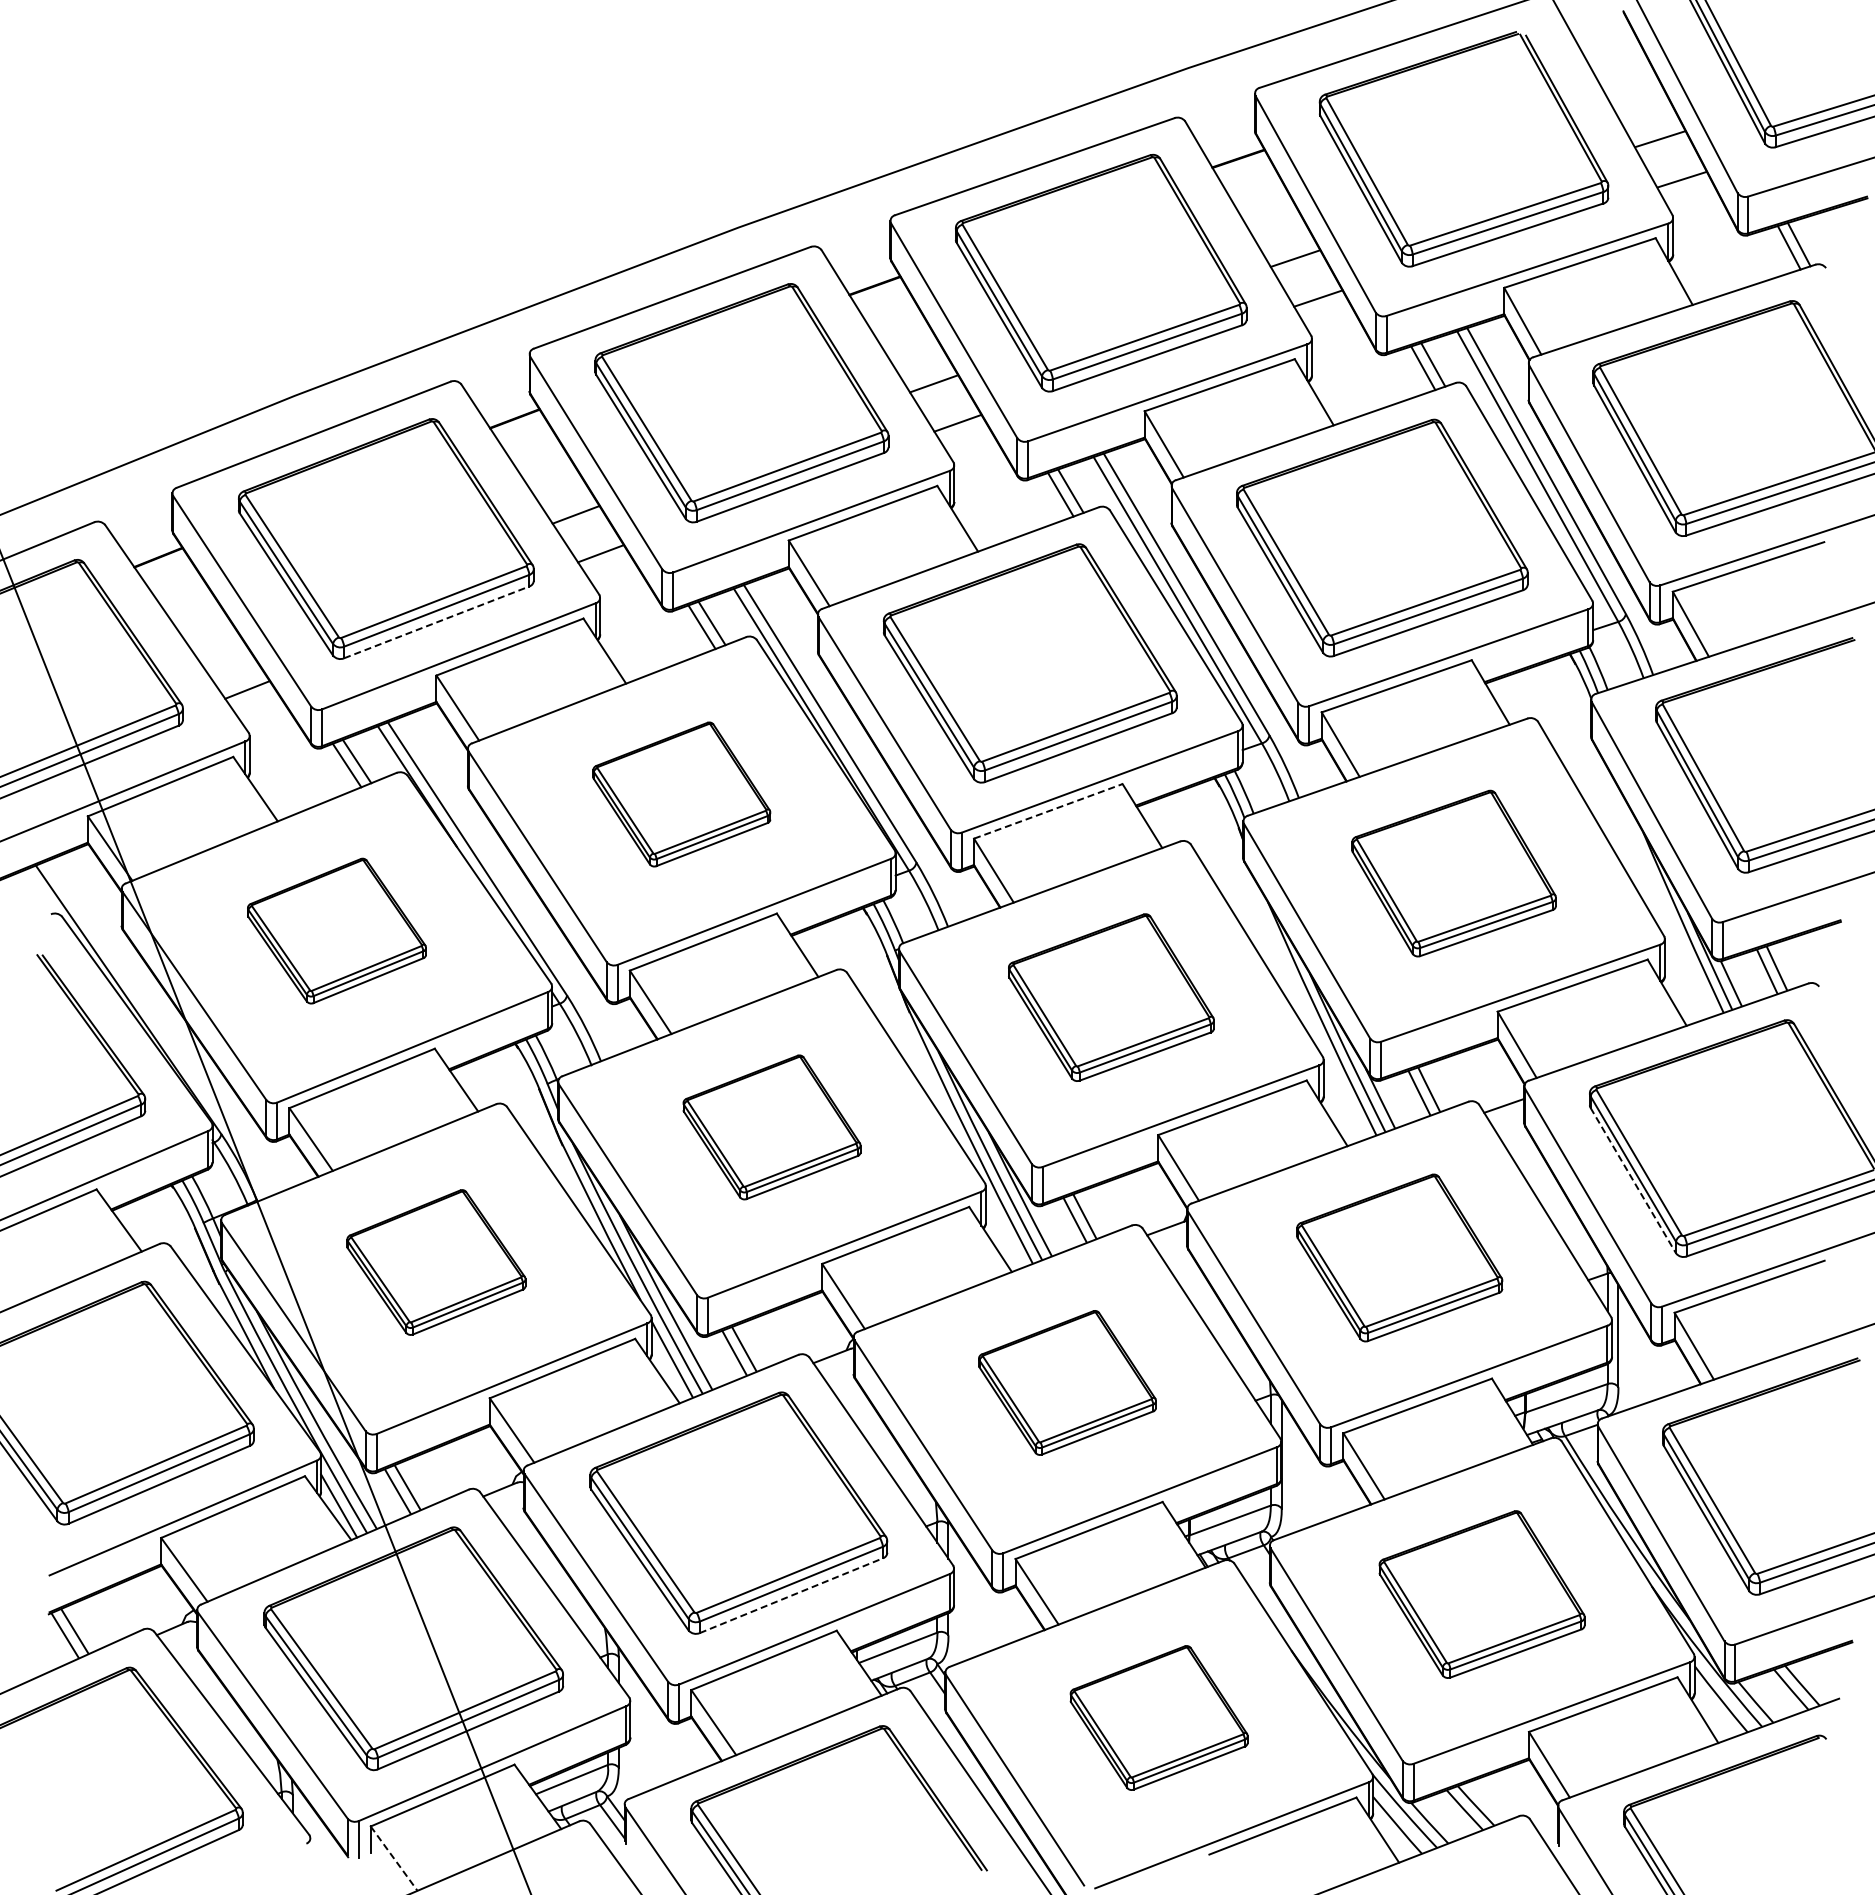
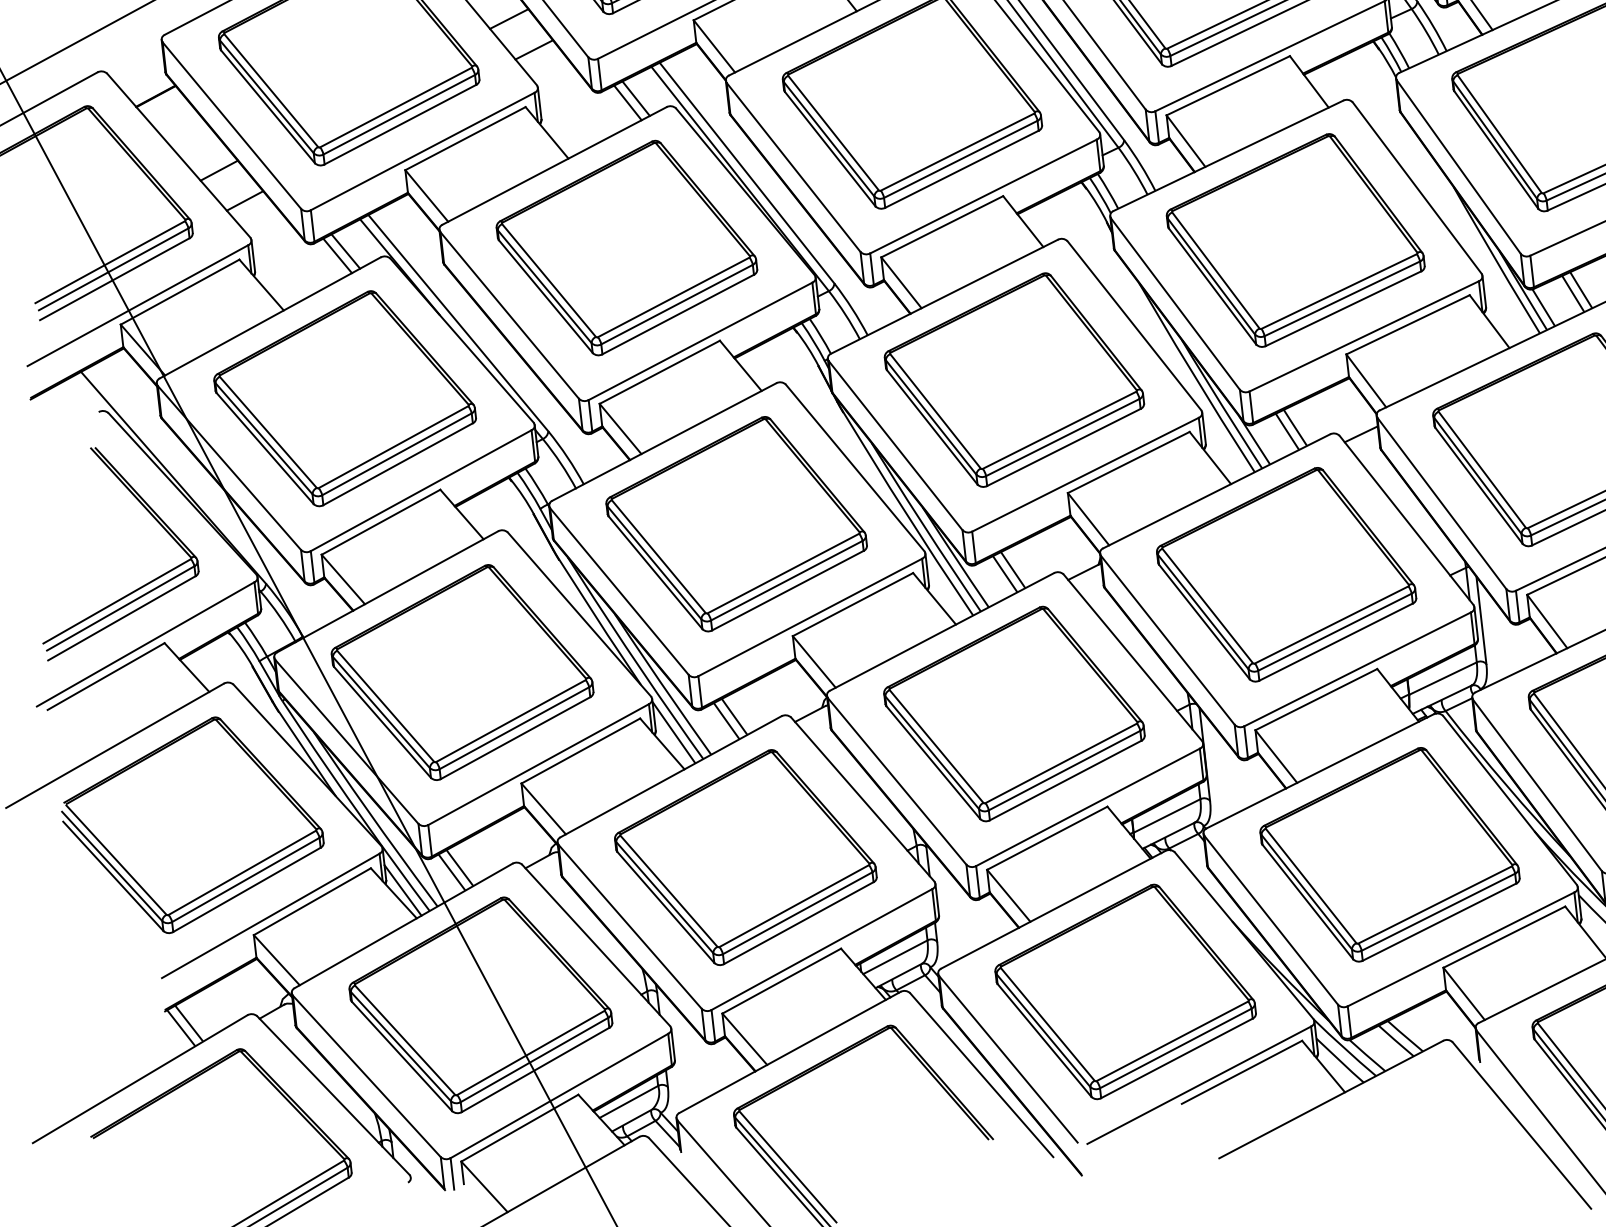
line: (437, 622) -> (401, 124), dashed -> solid
line: (221, 651) -> (219, 170), added
part: (681, 794) -> (626, 248), size x1.67
line: (1048, 811) -> (942, 226), dashed -> solid
part: (1453, 873) -> (1295, 240), size x1.43
part: (336, 930) -> (344, 398), size x1.67
part: (1111, 997) -> (1014, 379), size x1.43
part: (771, 1127) -> (736, 524), size x1.67
line: (1633, 1180) -> (1479, 485), dashed -> solid
part: (1399, 1257) -> (1286, 574), size x1.43
part: (436, 1262) -> (462, 672), size x1.67
part: (1067, 1382) -> (1014, 713), size x1.67
part: (1481, 1594) -> (1389, 854), size x1.43
line: (791, 1595) -> (798, 922), dashed -> solid
part: (1158, 1717) -> (1124, 991), size x1.67
line: (394, 1858) -> (484, 1186), dashed -> solid

